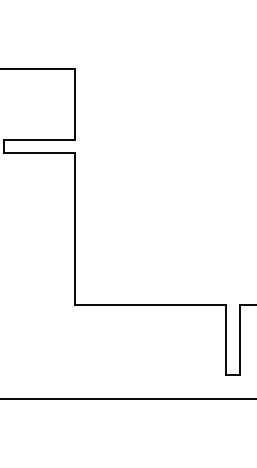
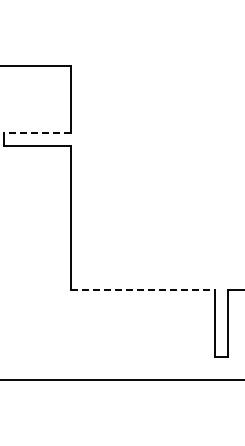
line: (39, 139) -> (37, 133), solid -> dashed
line: (150, 304) -> (143, 290), solid -> dashed

